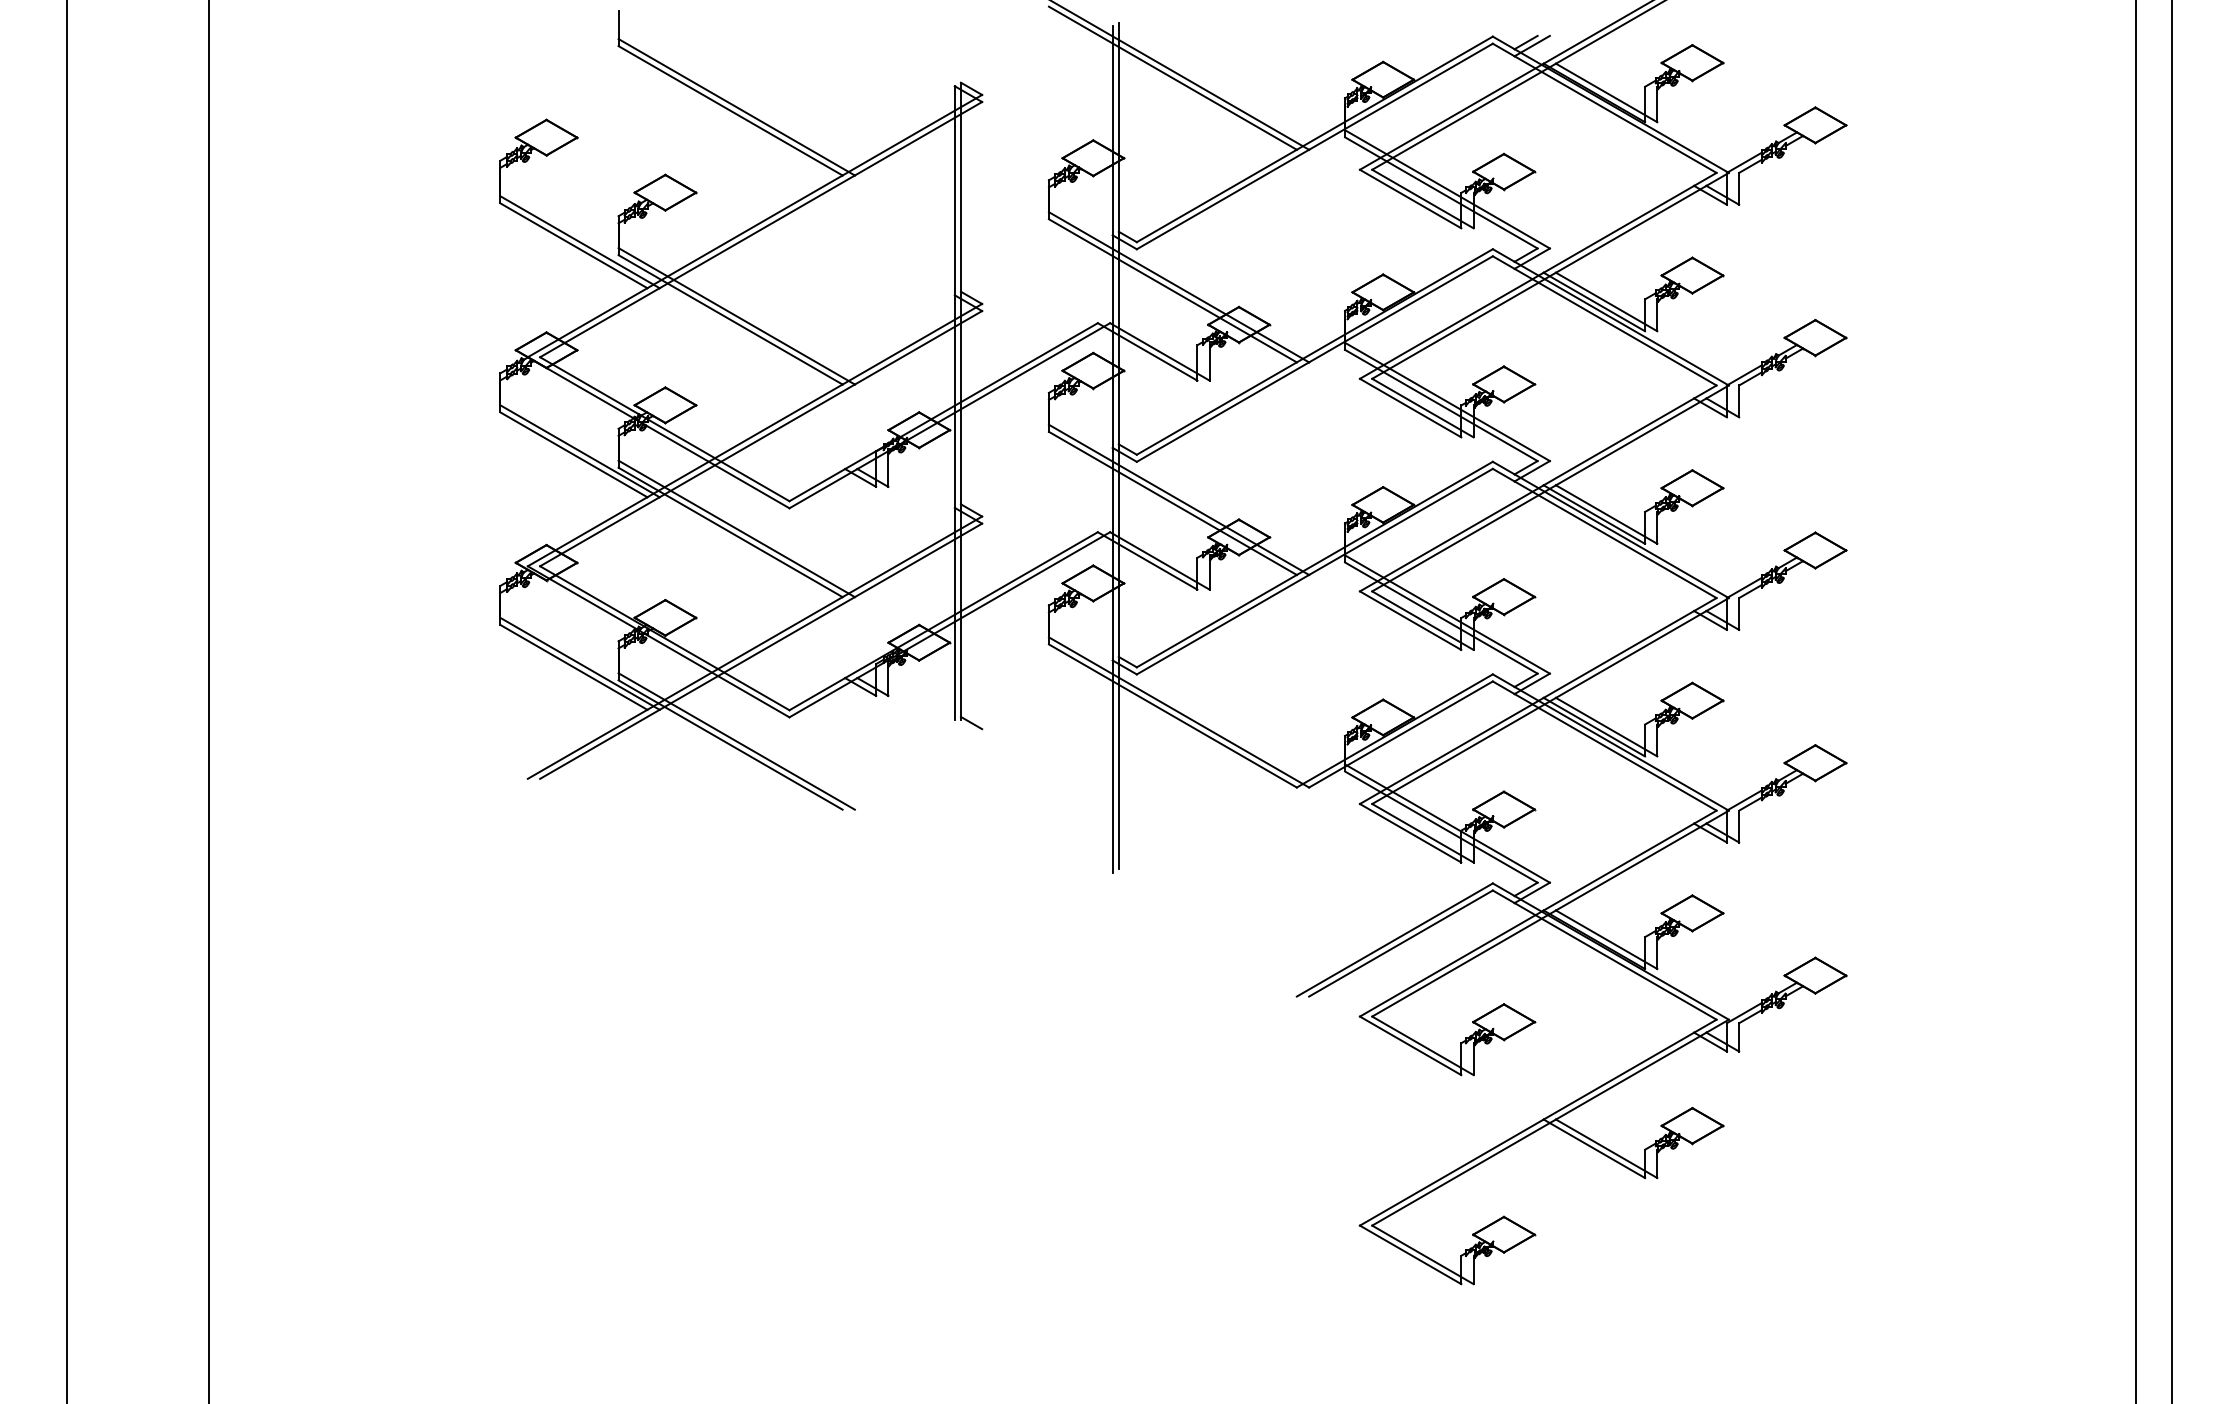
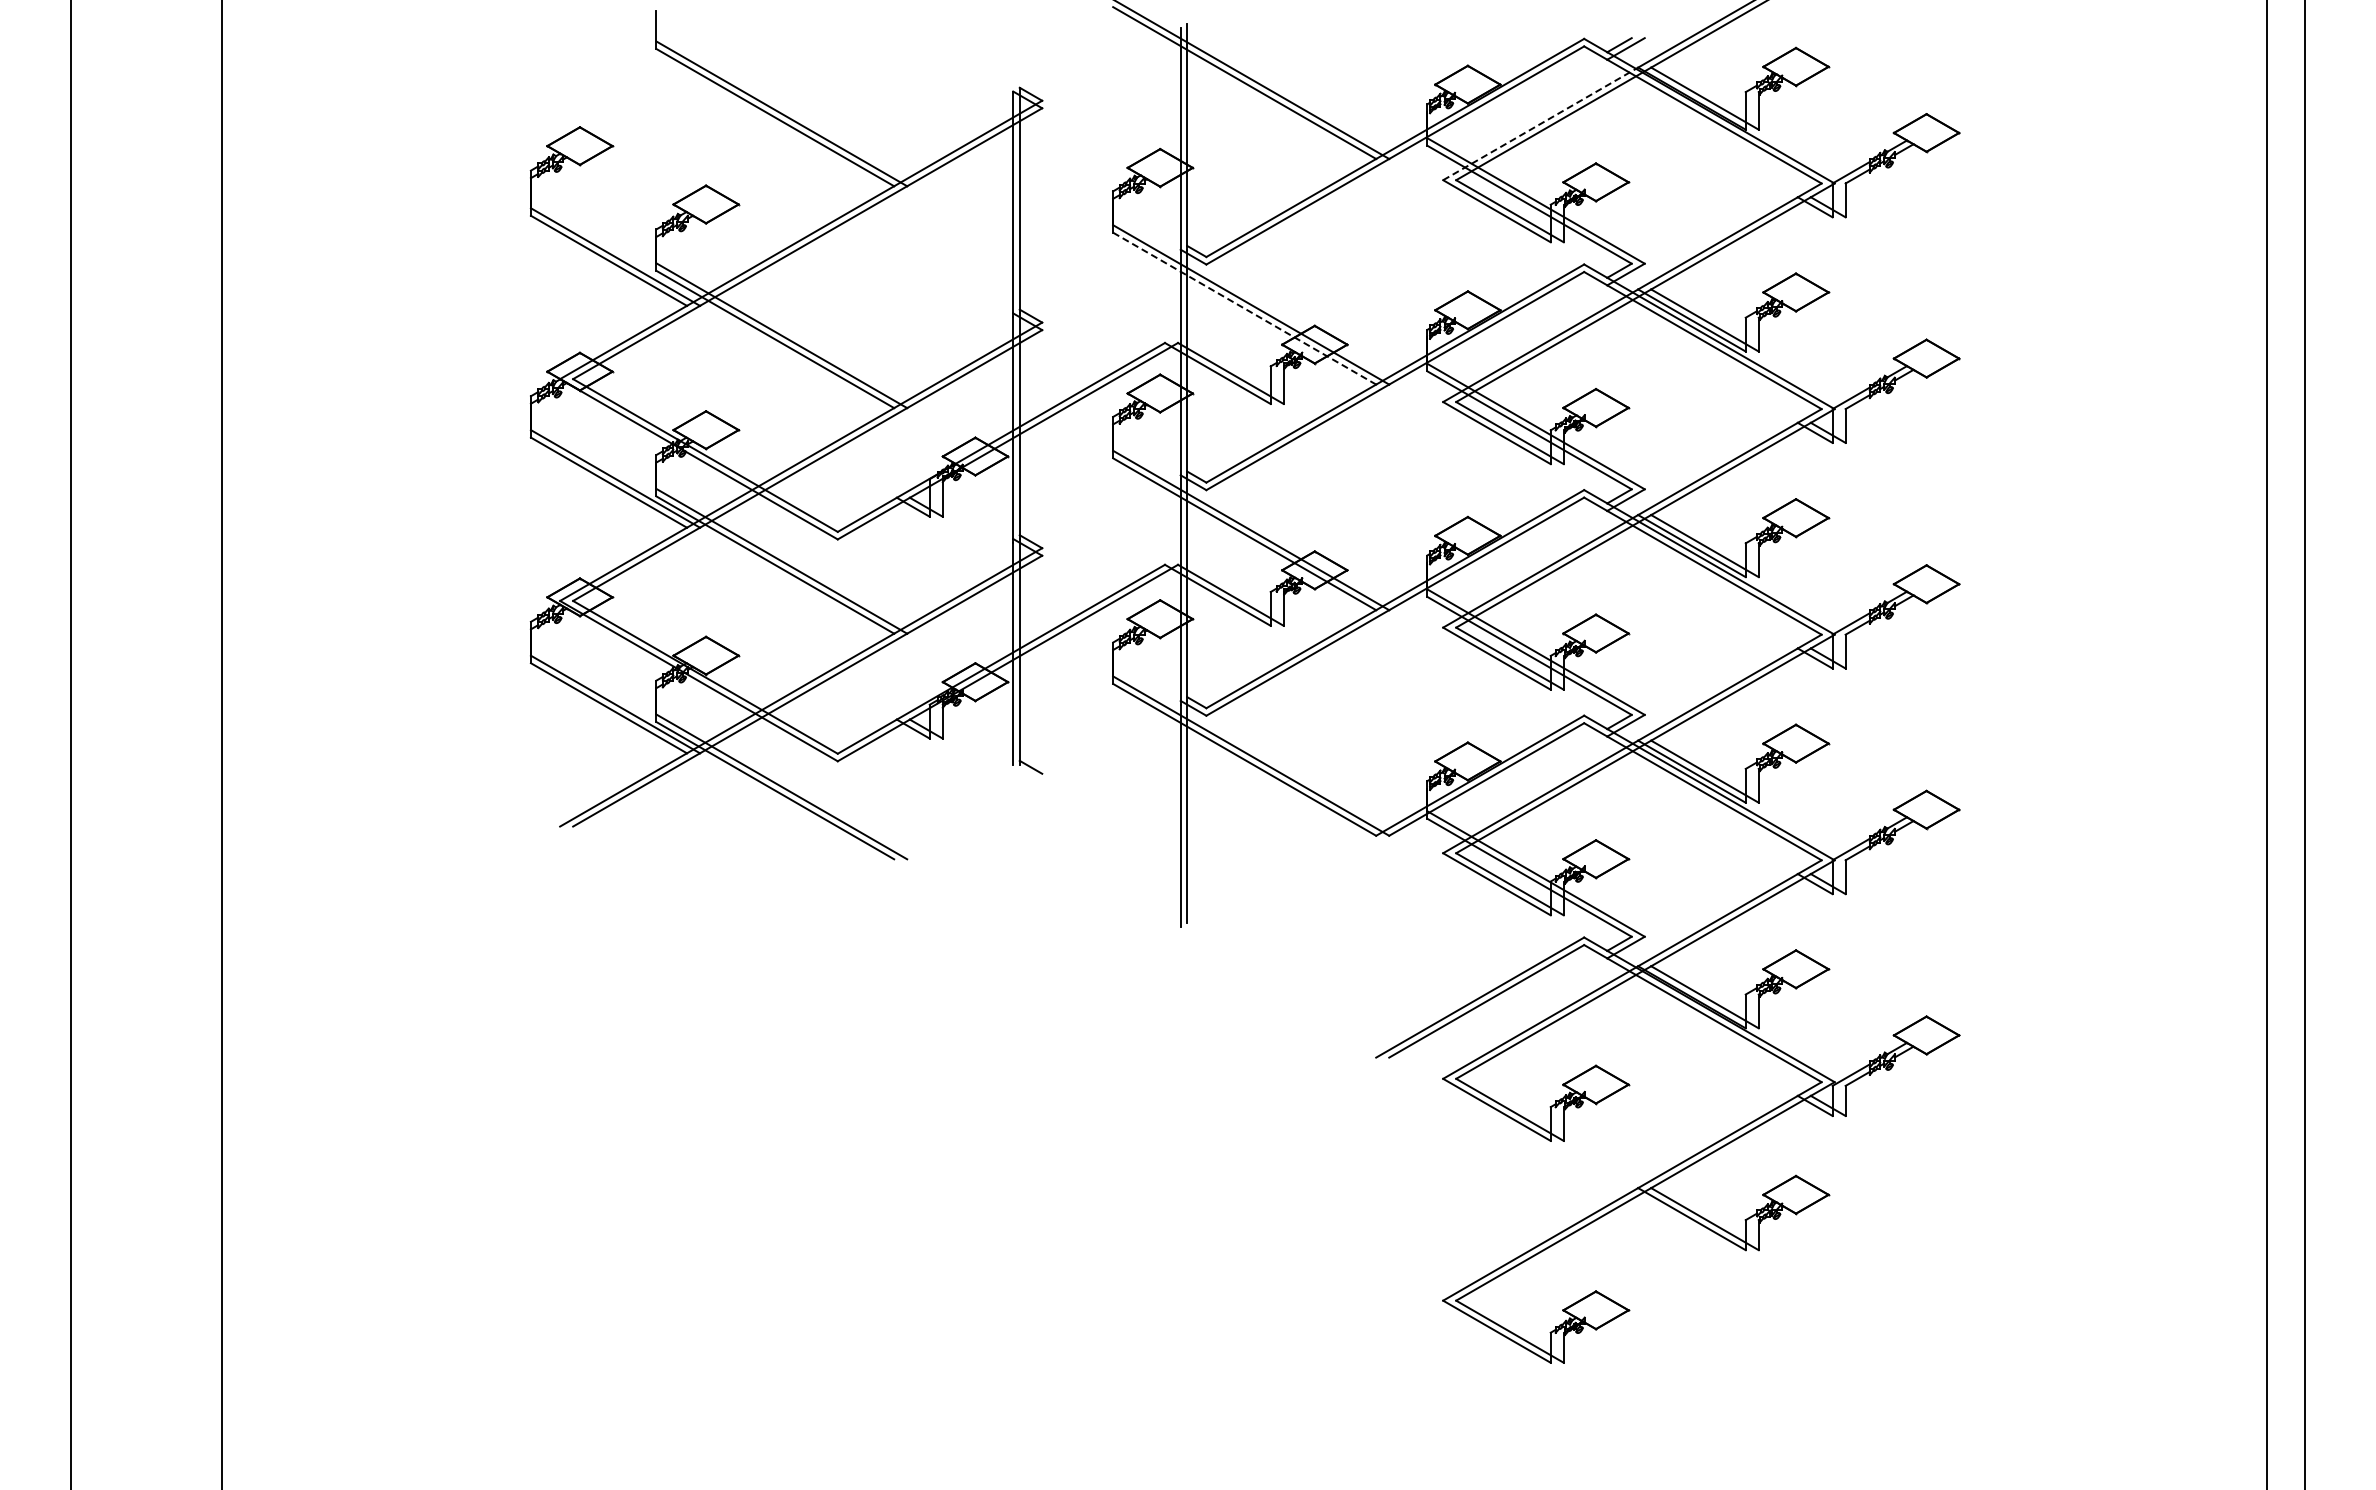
line: (1451, 116) -> (1540, 123), solid -> dashed
line: (1172, 290) -> (1244, 308), solid -> dashed

